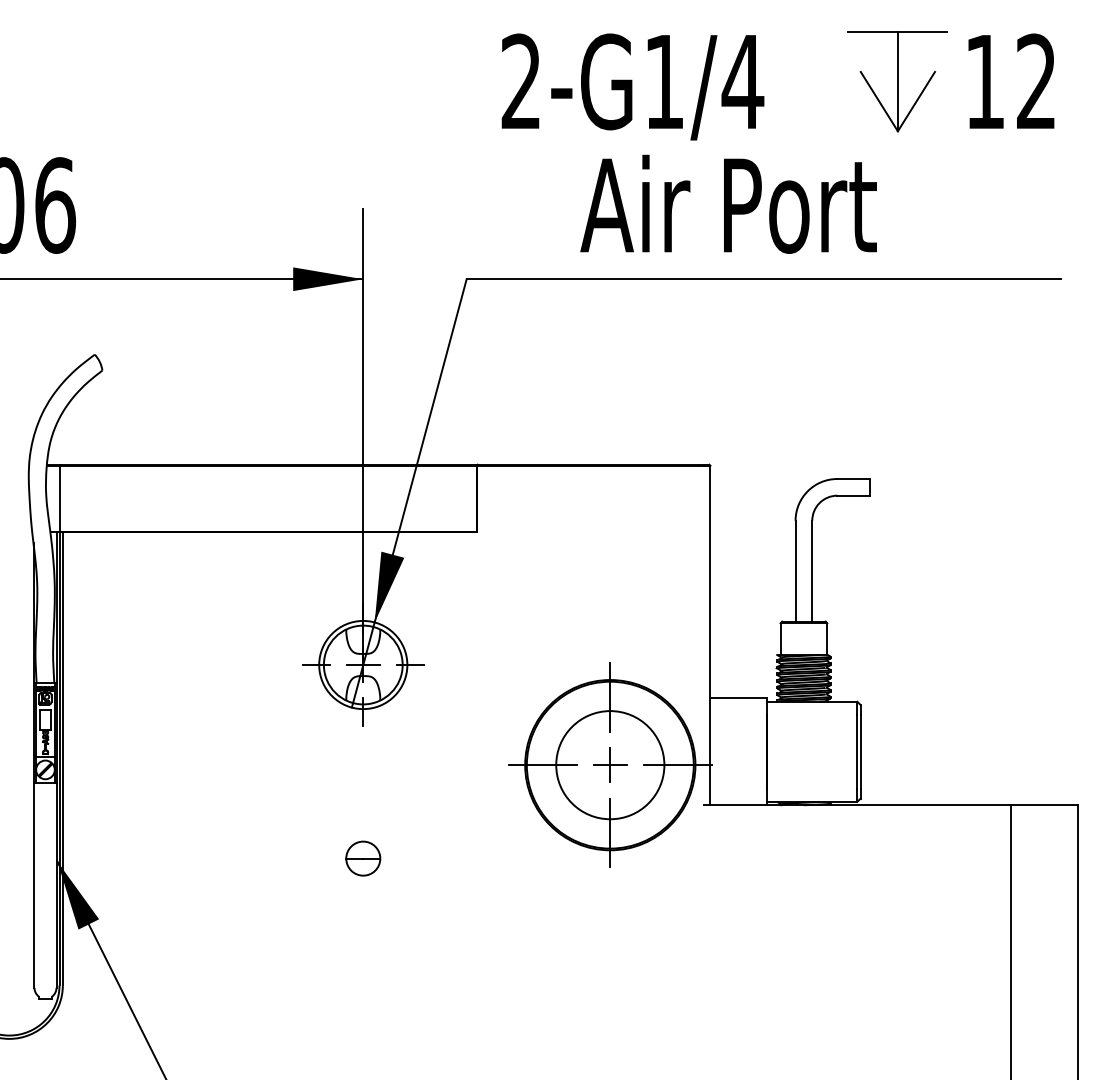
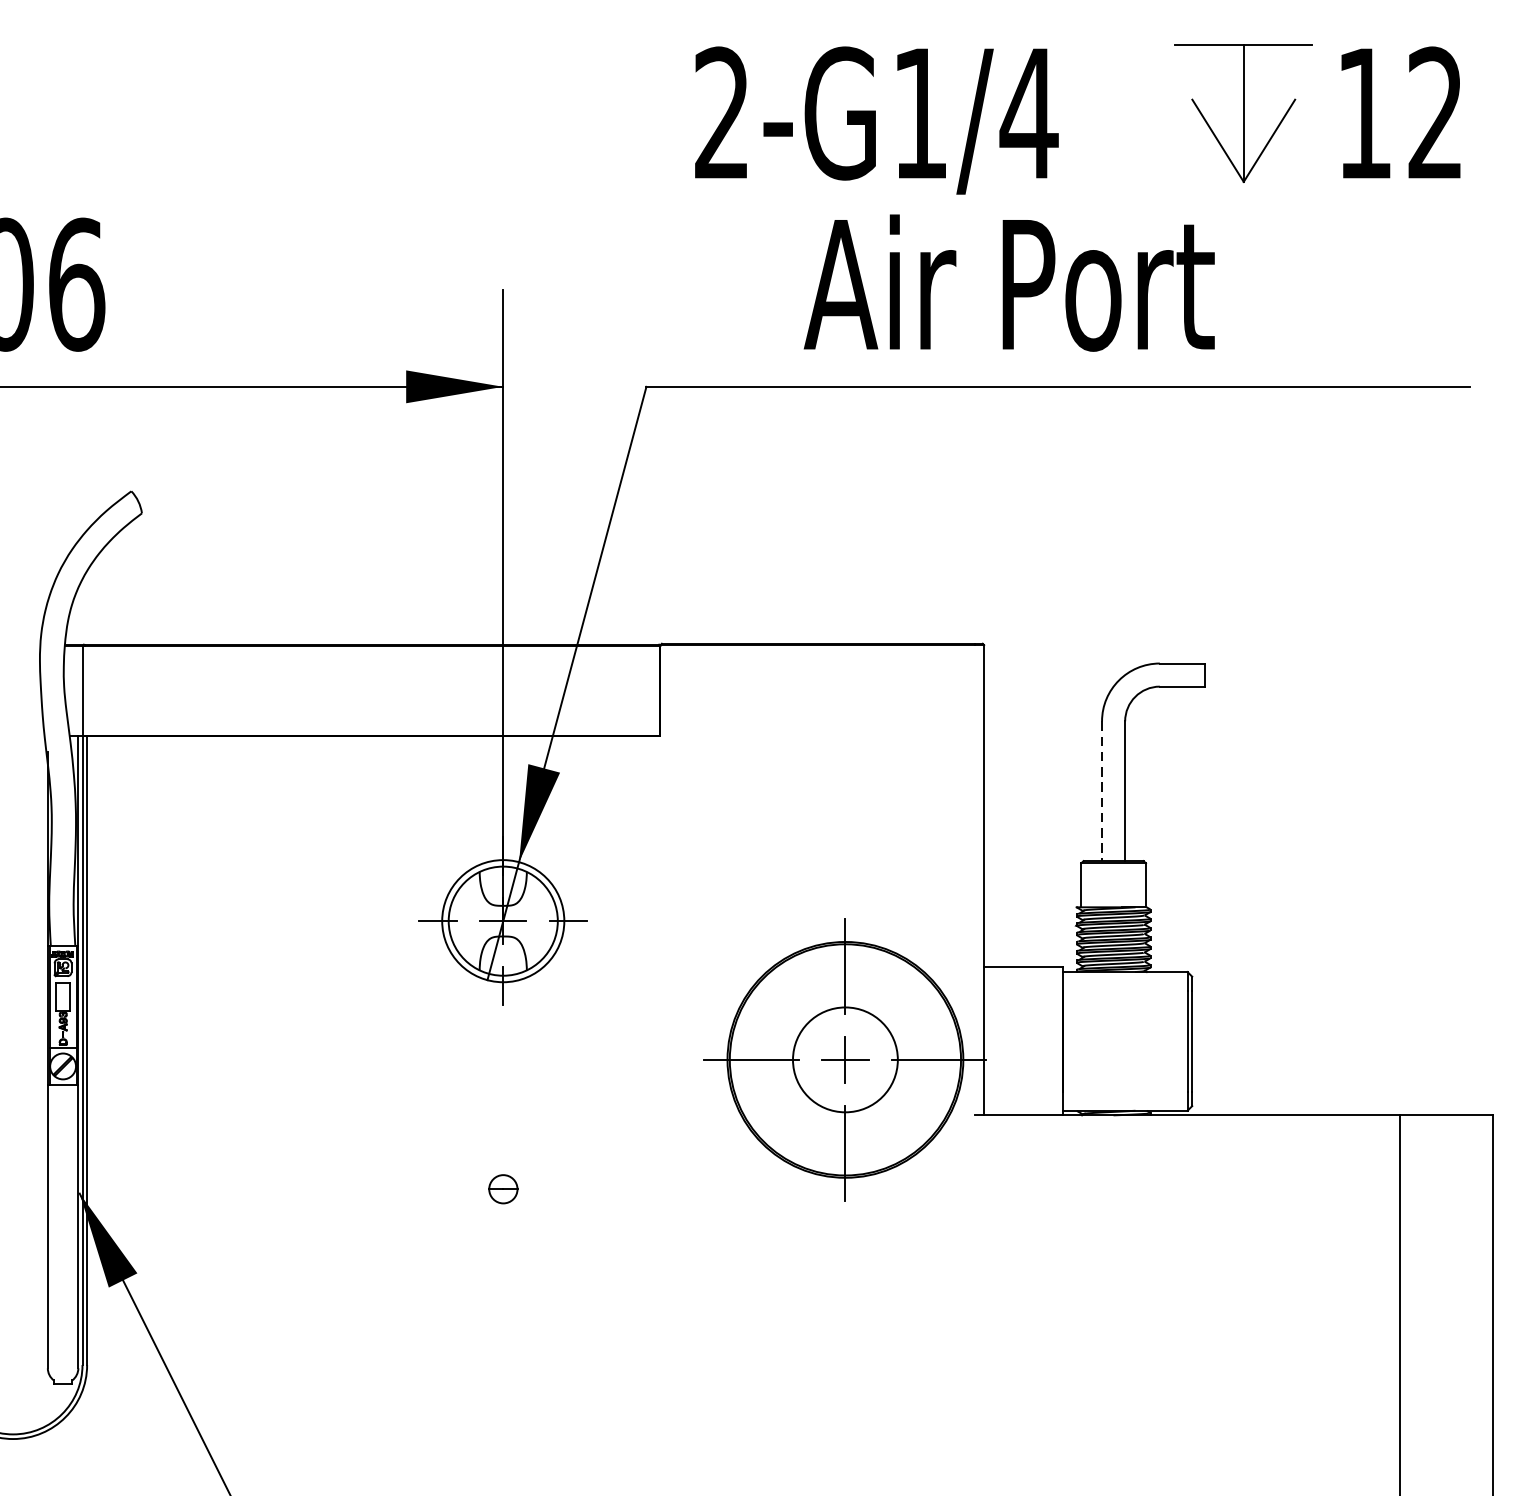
line: (795, 571) -> (1101, 791), solid -> dashed
circle: (610, 765) -> (845, 1060), size x0.7
part: (363, 858) -> (503, 1189), size x0.6

